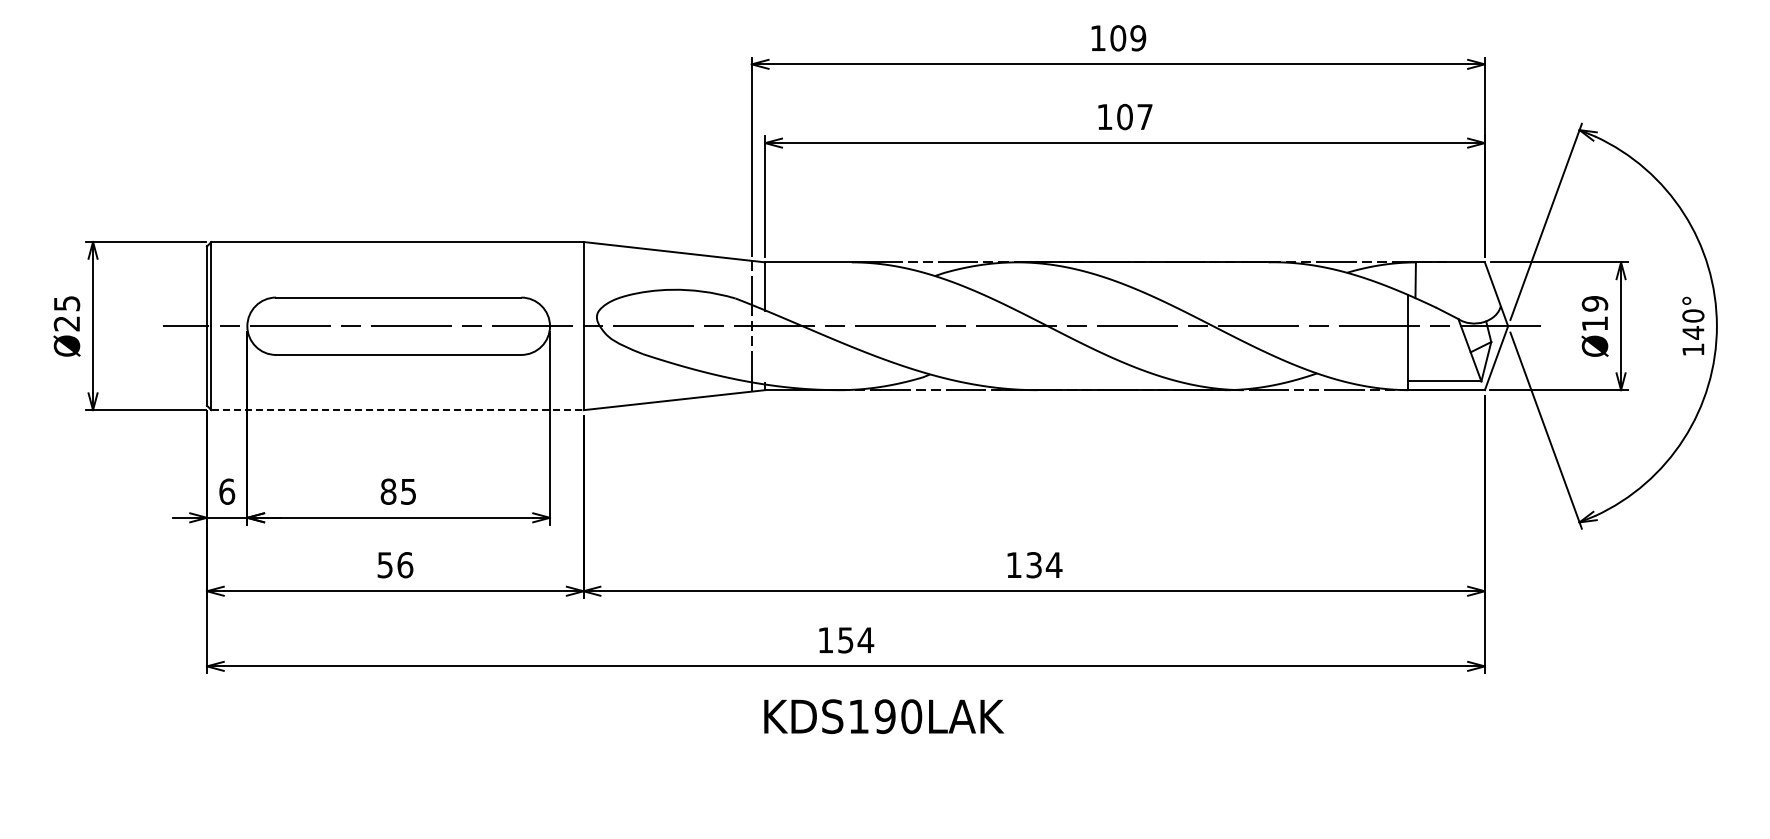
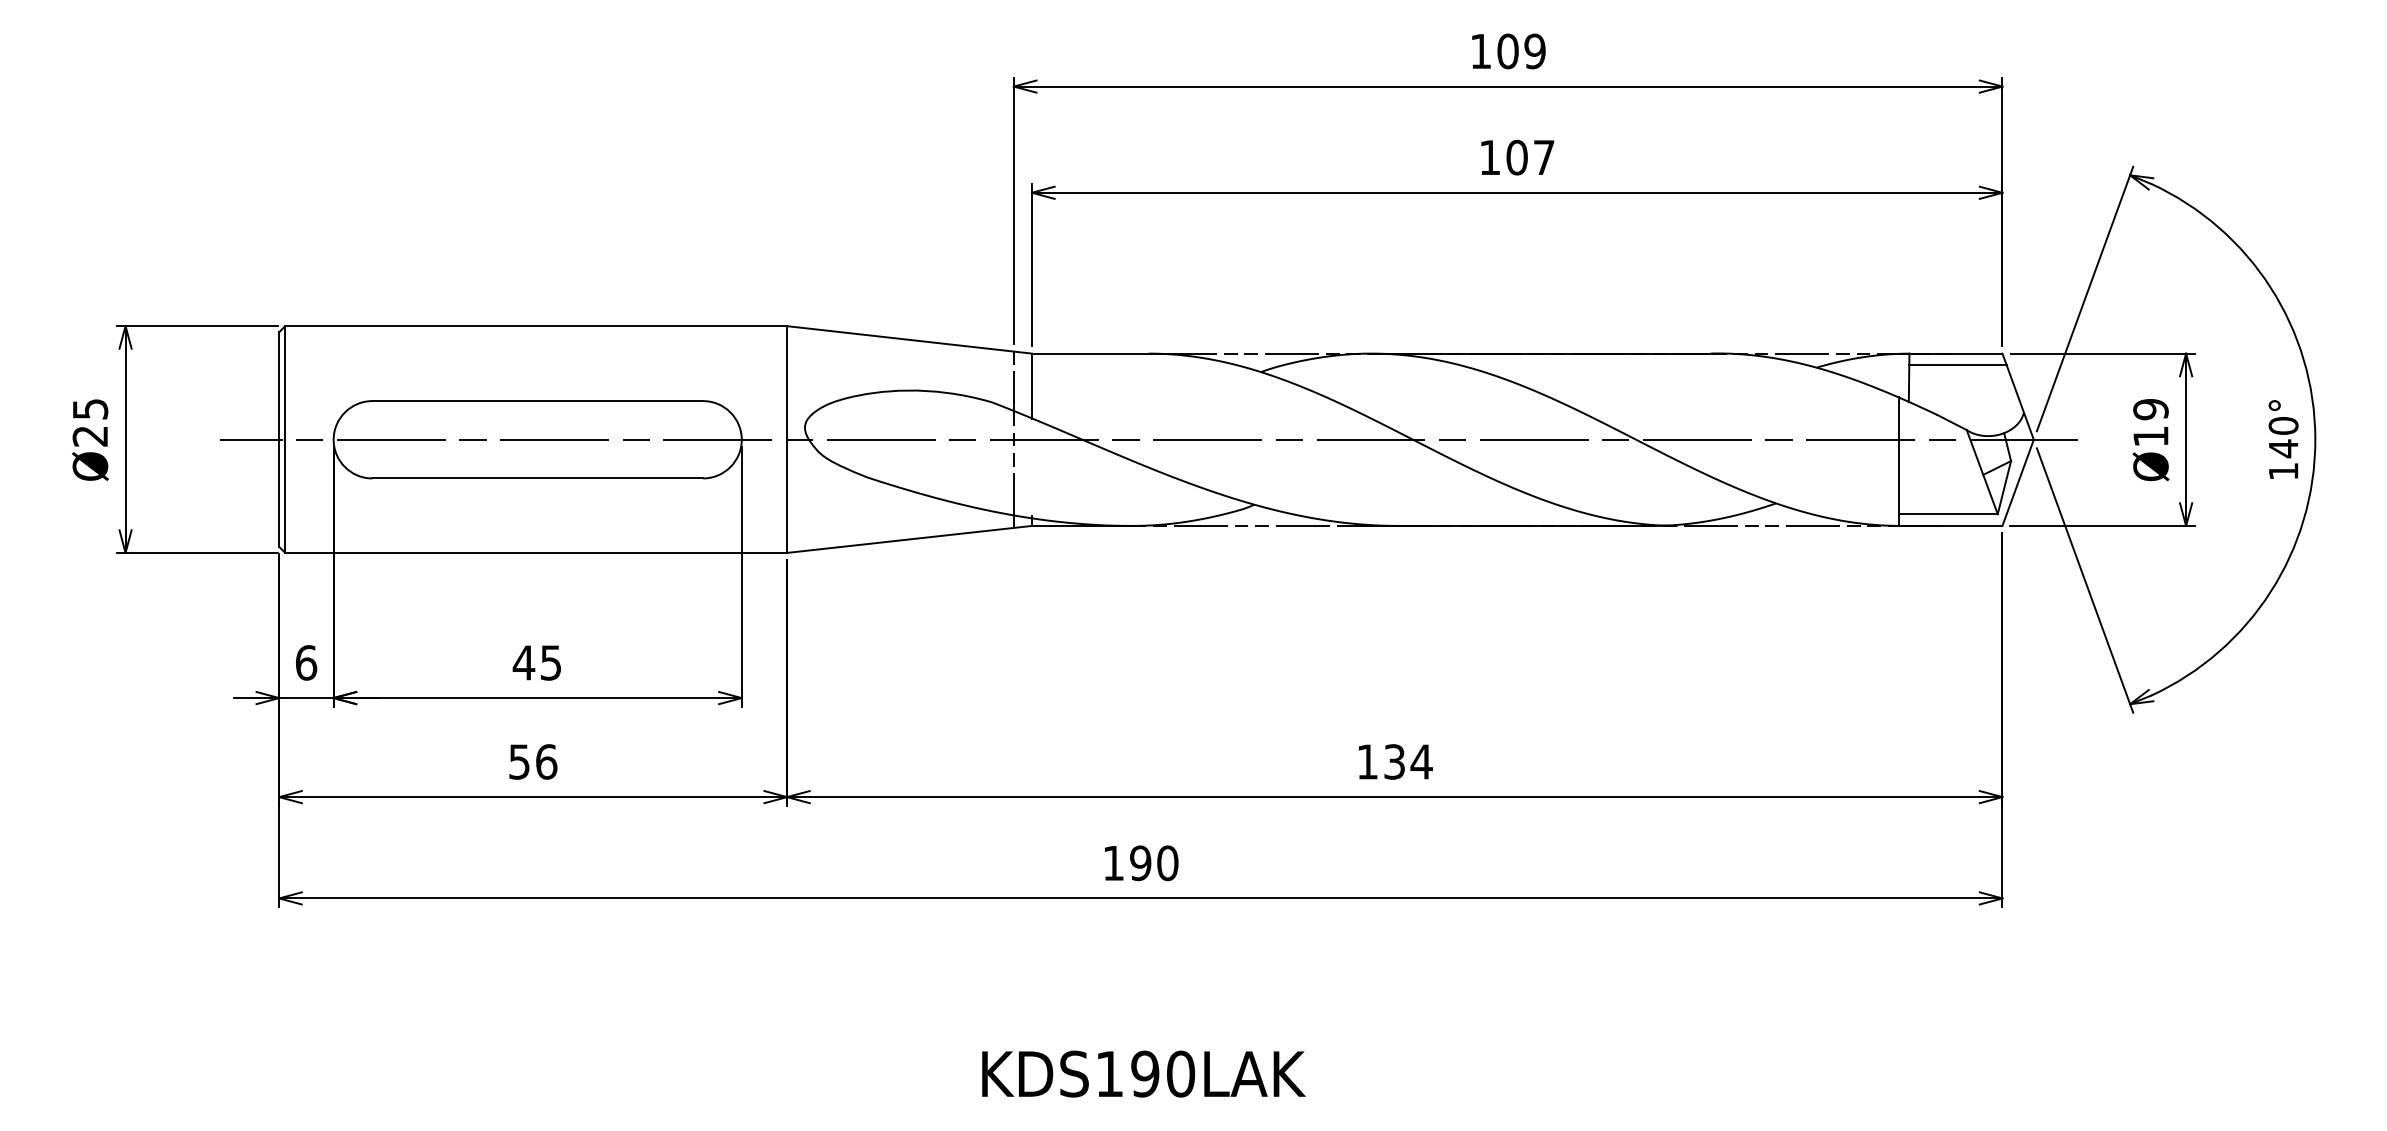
line: (1451, 270) -> (1957, 364), added
line: (398, 410) -> (537, 553), dashed -> solid
text: (388, 491) -> (523, 662), 85 -> 45
text: (856, 640) -> (1155, 863), 154 -> 190
text: (884, 716) -> (1144, 1073), moved

